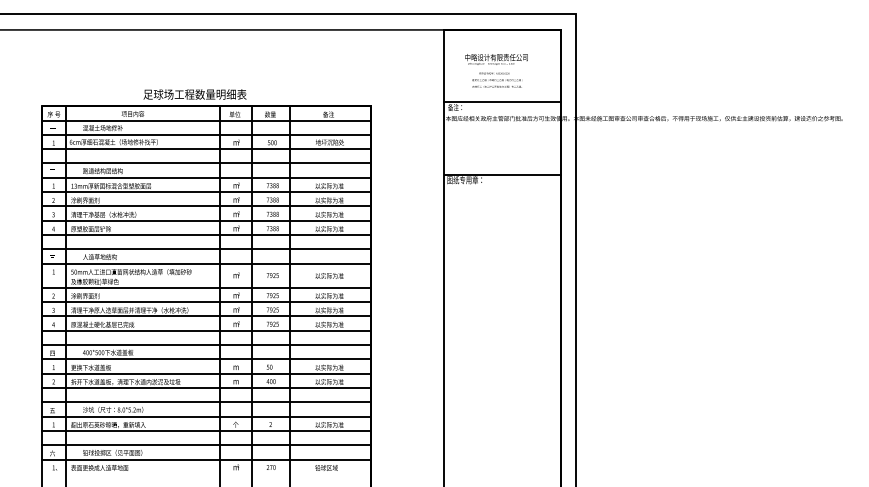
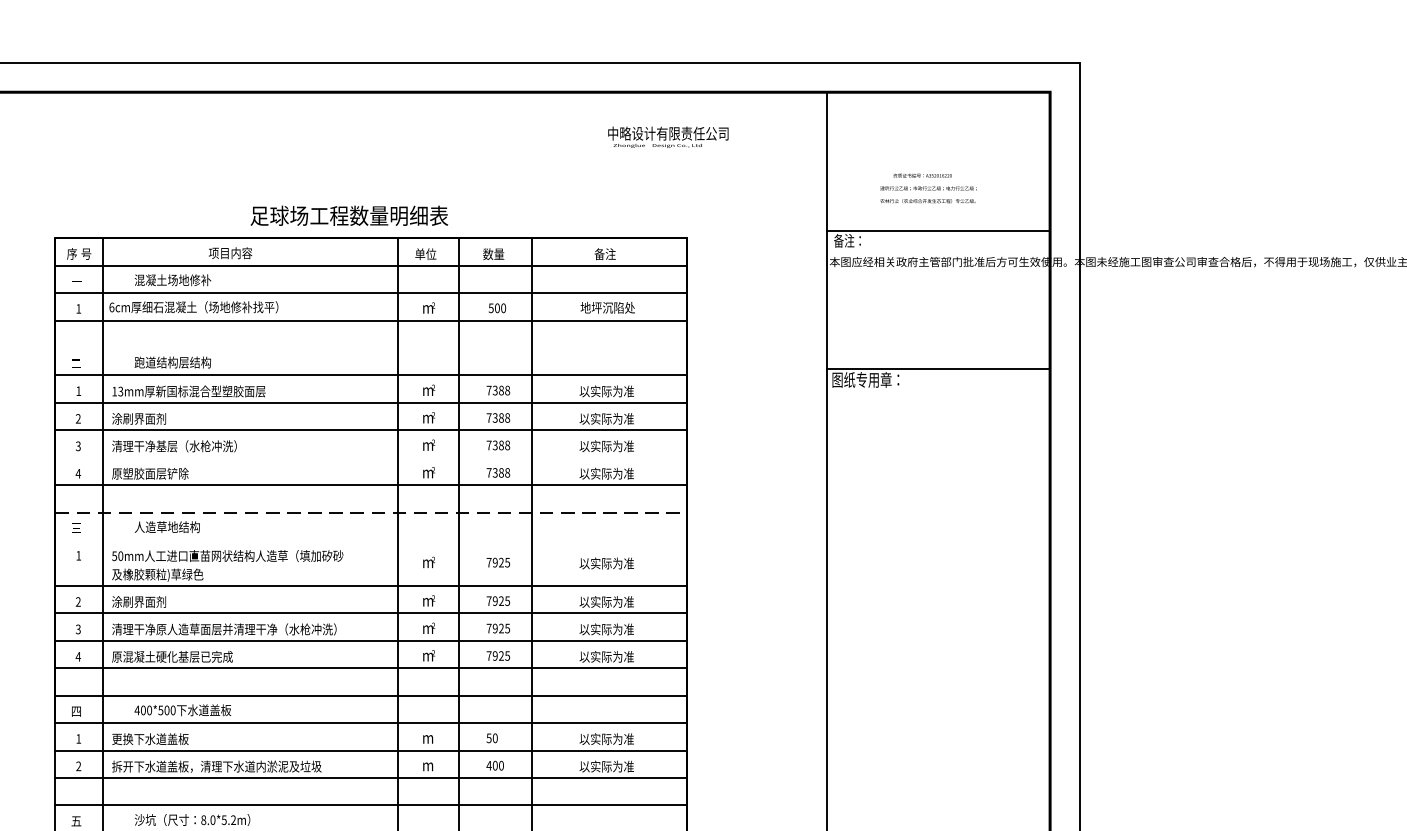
text: (496, 59) -> (668, 137), moved
line: (206, 163) -> (371, 348), removed
line: (206, 220) -> (371, 457), removed
line: (206, 249) -> (371, 512), solid -> dashed
line: (206, 263) -> (371, 539), removed

